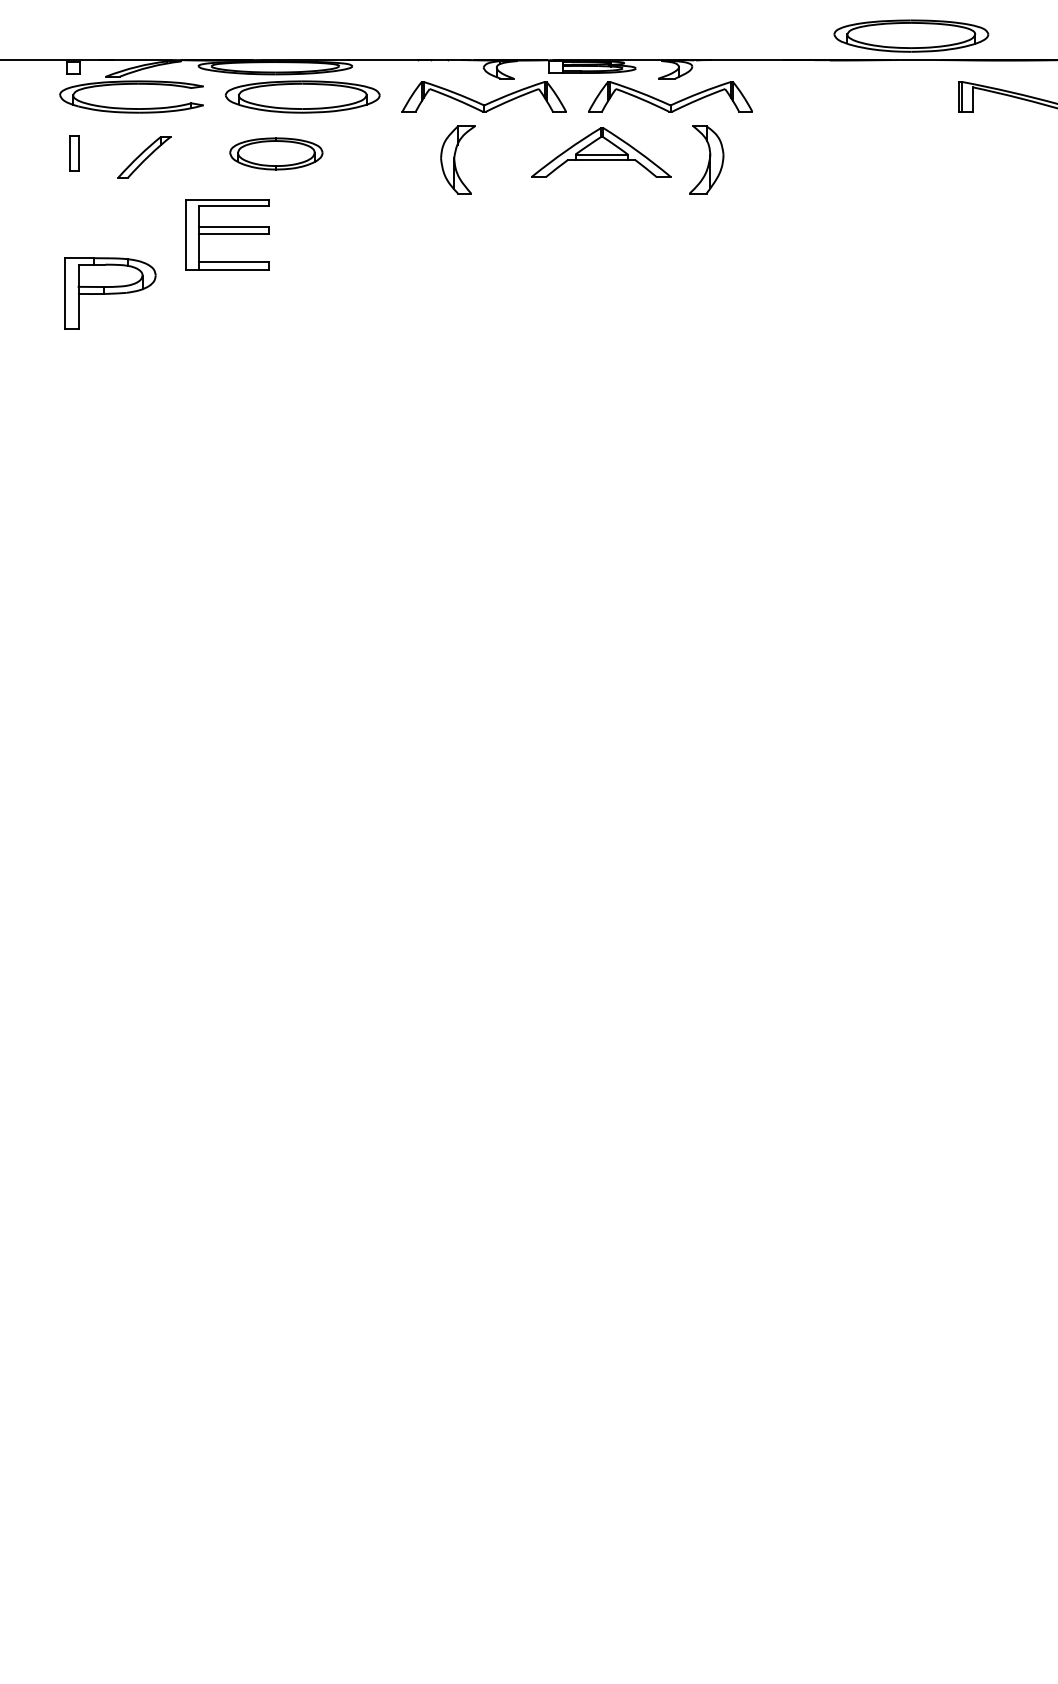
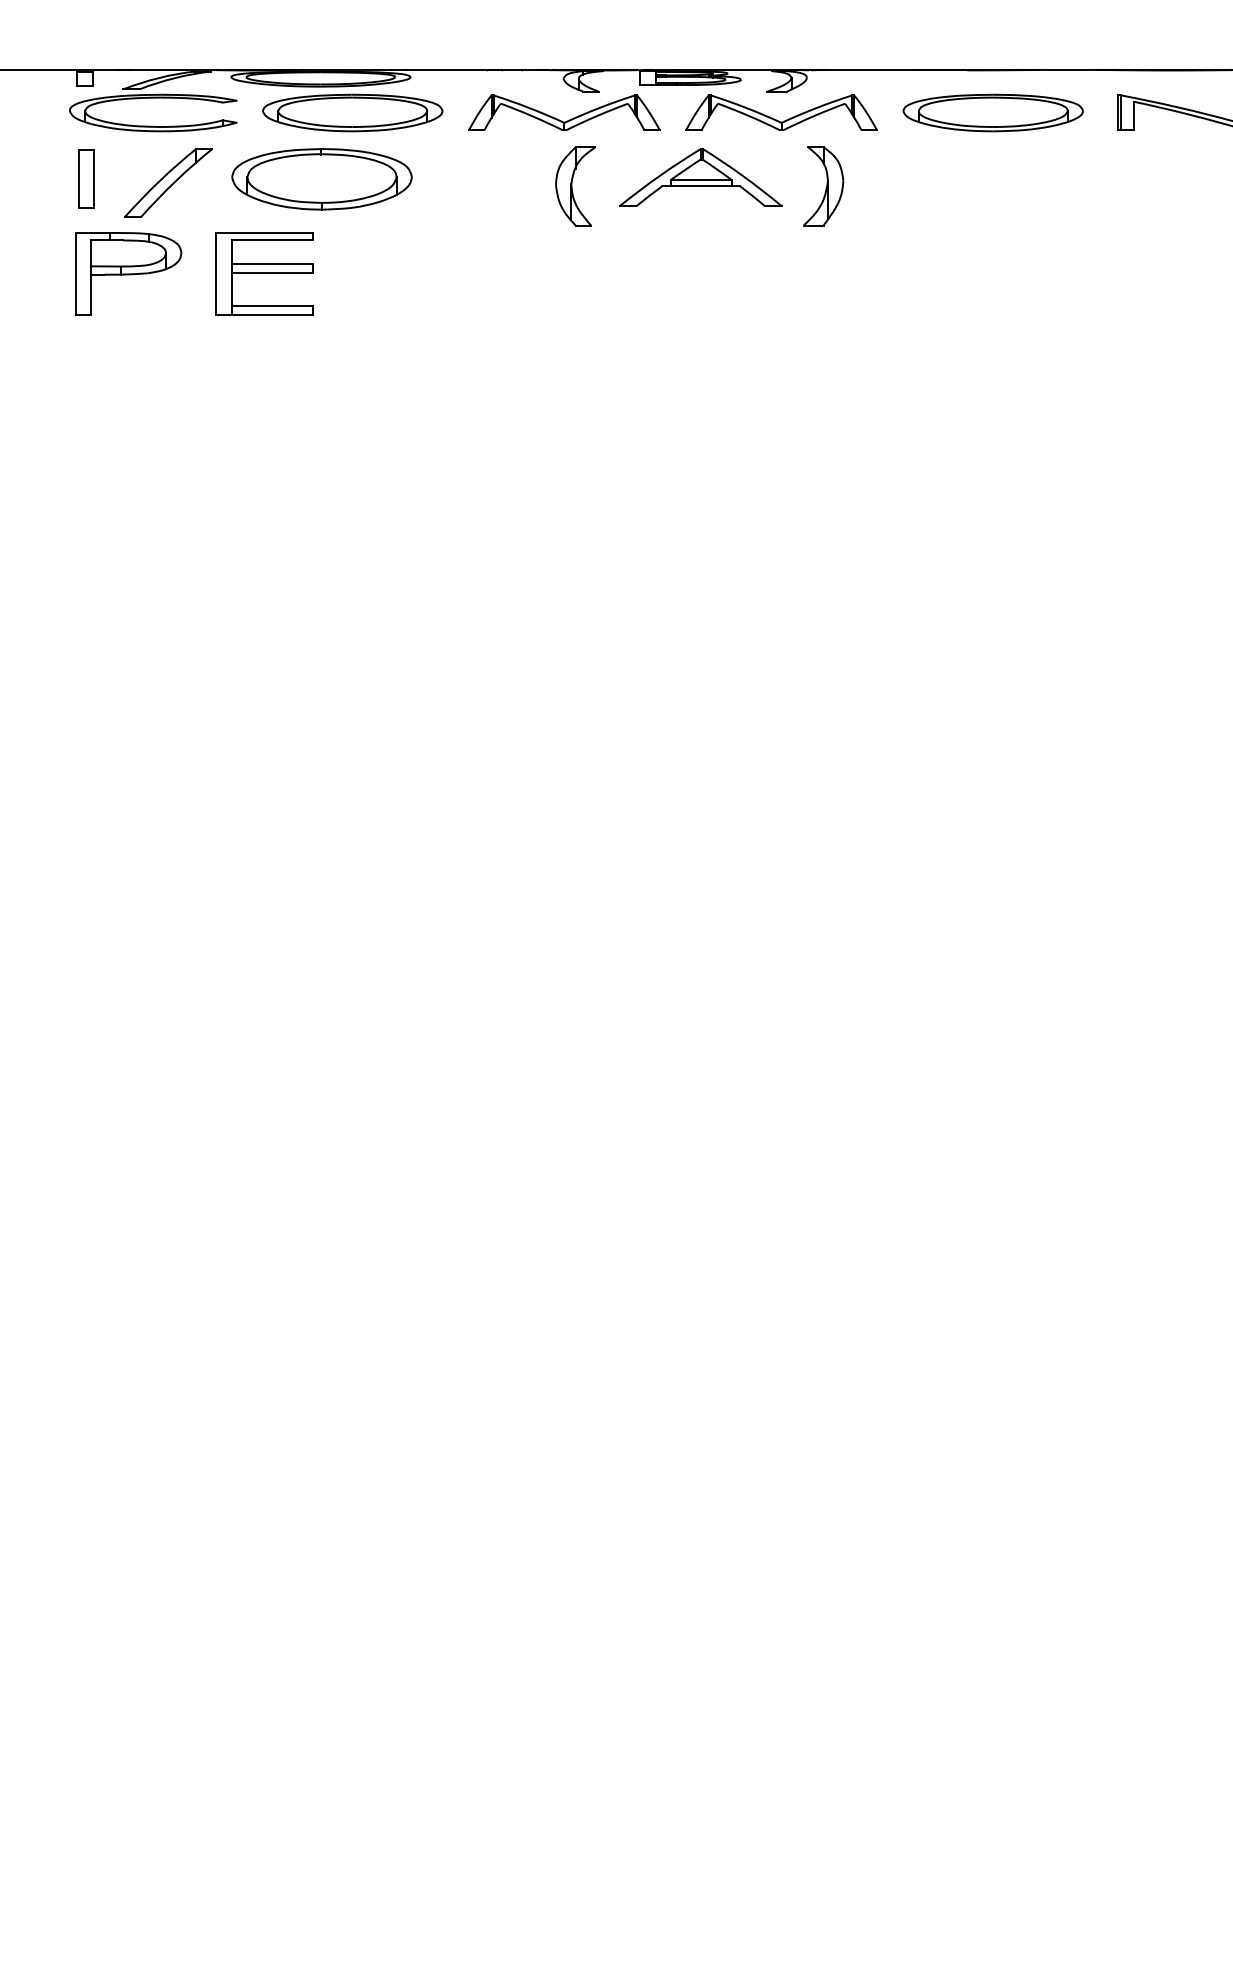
part: (910, 35) -> (992, 112), moved
part: (74, 153) -> (86, 178), size x1.43
part: (275, 154) -> (321, 179), size x1.67
part: (144, 156) -> (168, 182), size x1.43
part: (457, 160) -> (575, 186), moved
part: (110, 293) -> (128, 273), moved

